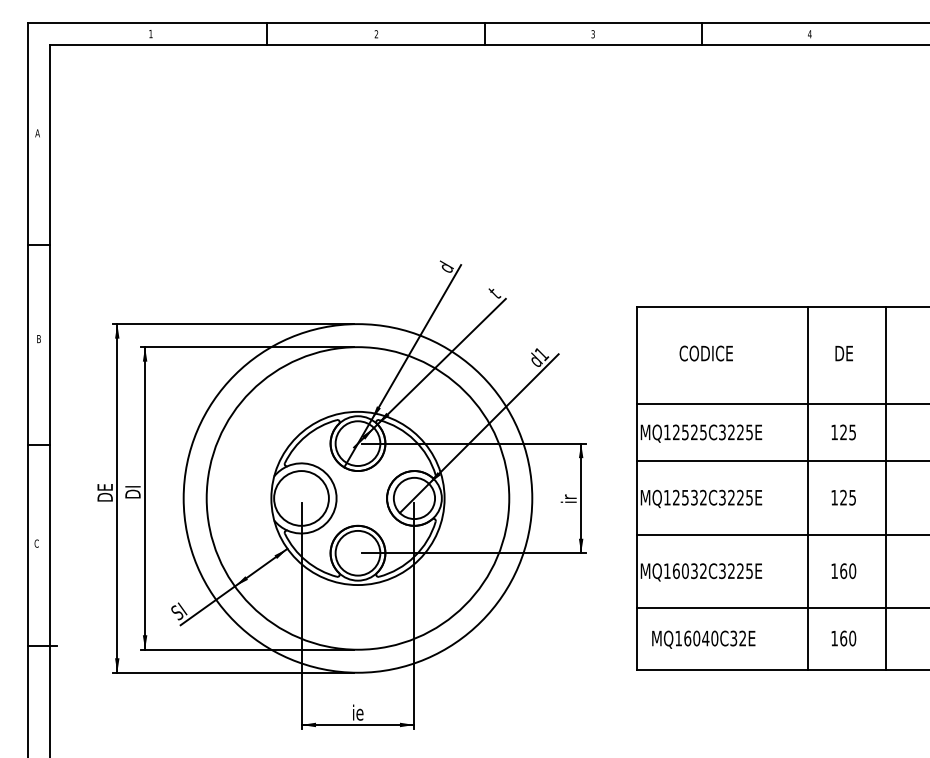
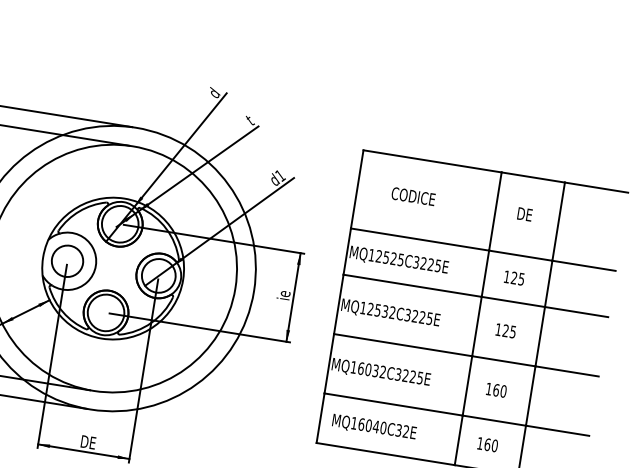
text: (570, 495) -> (285, 293), ir -> ie
circle: (301, 498) -> (67, 261), size x0.7
text: (361, 712) -> (88, 442), ie -> DE

